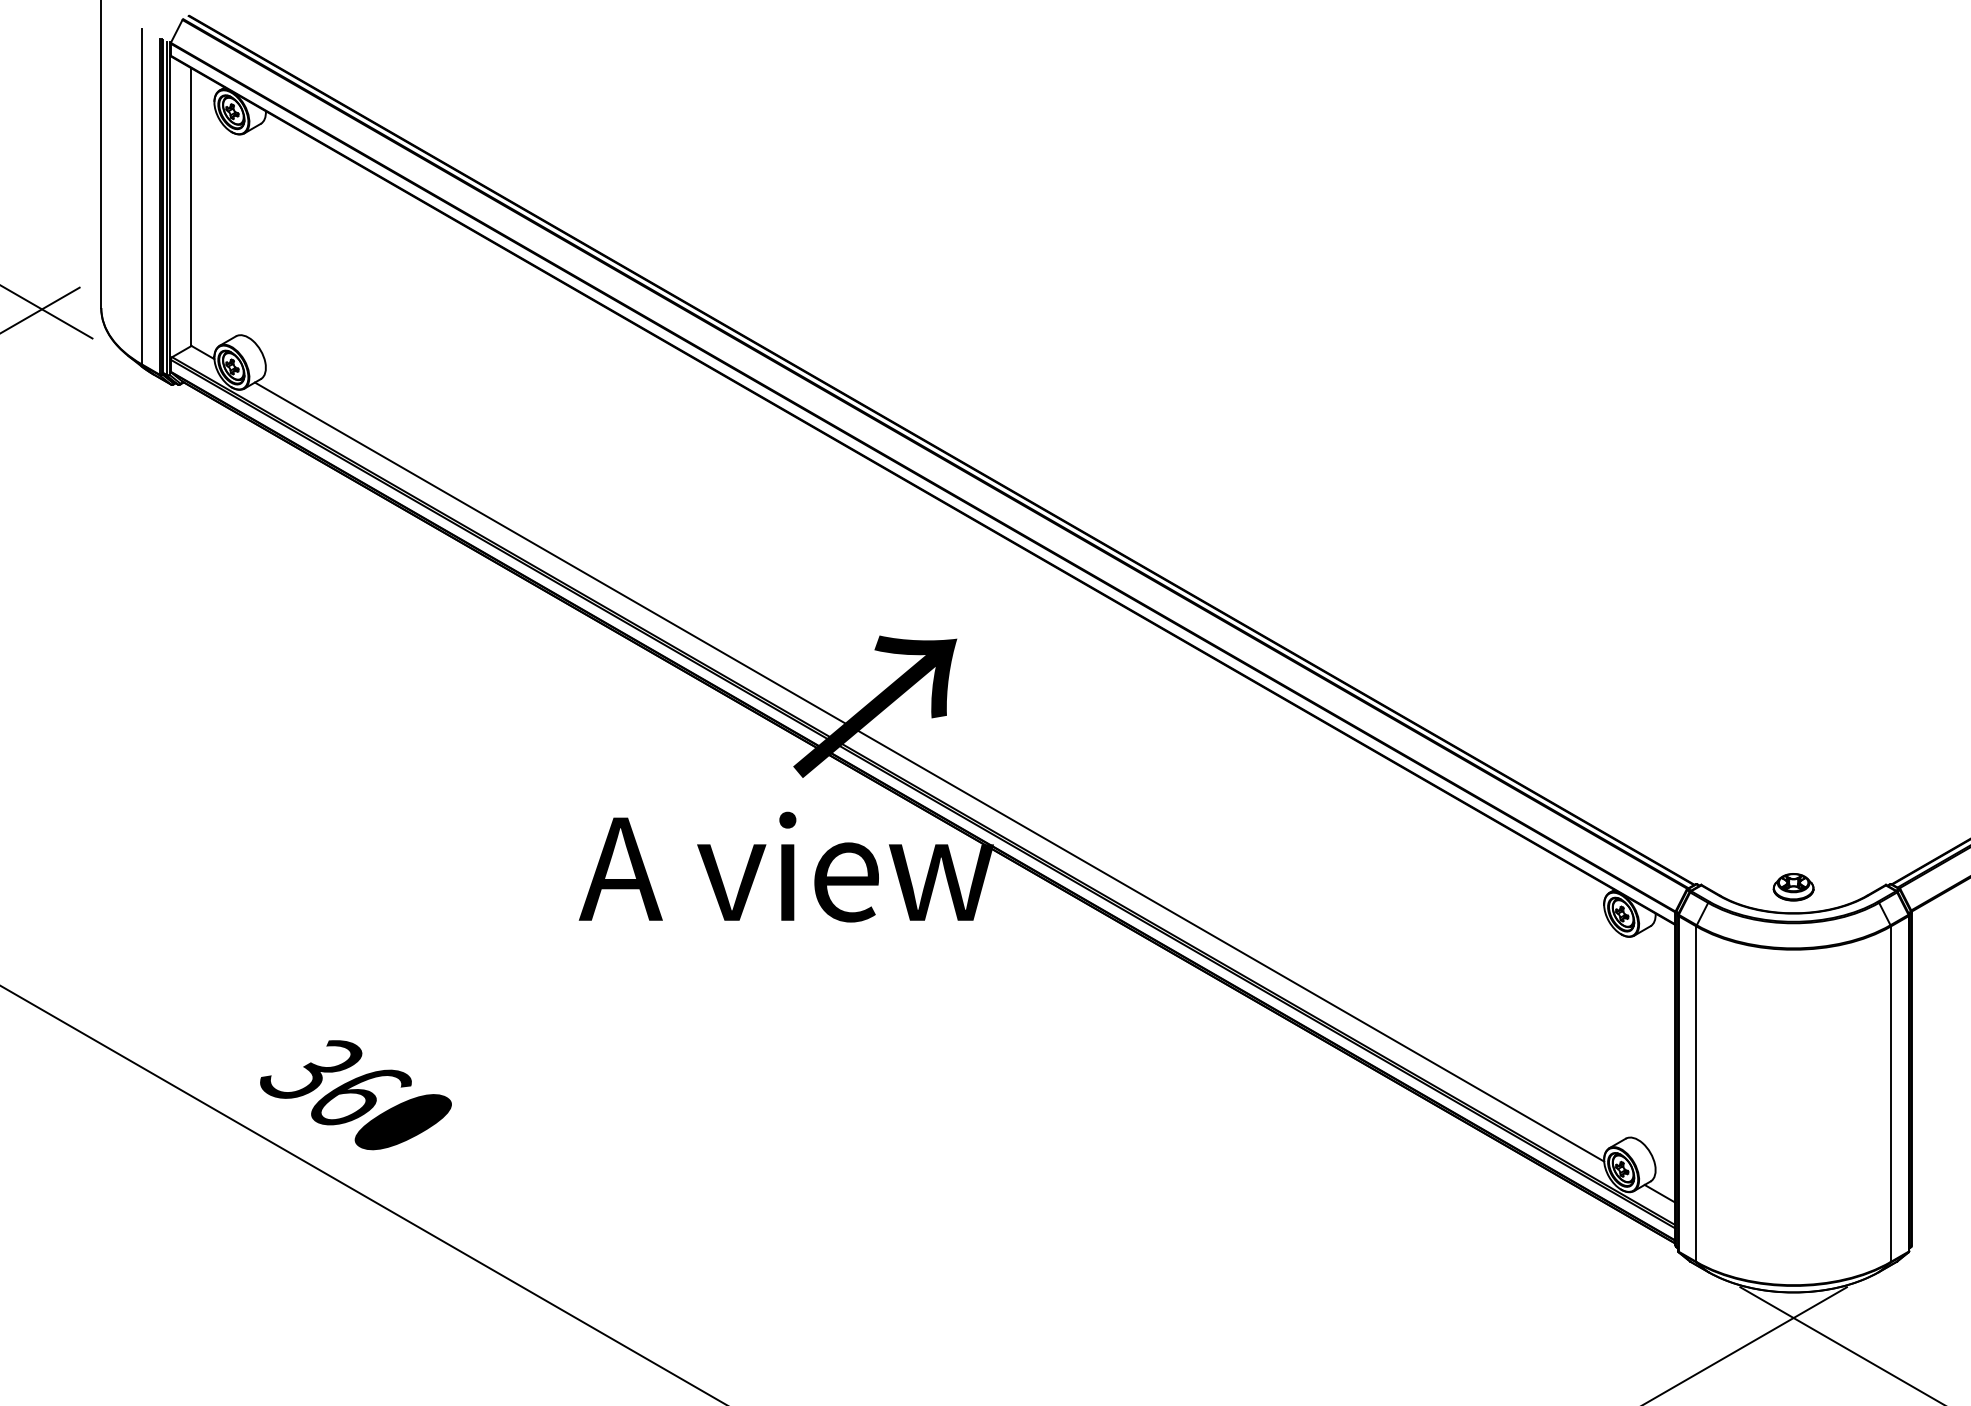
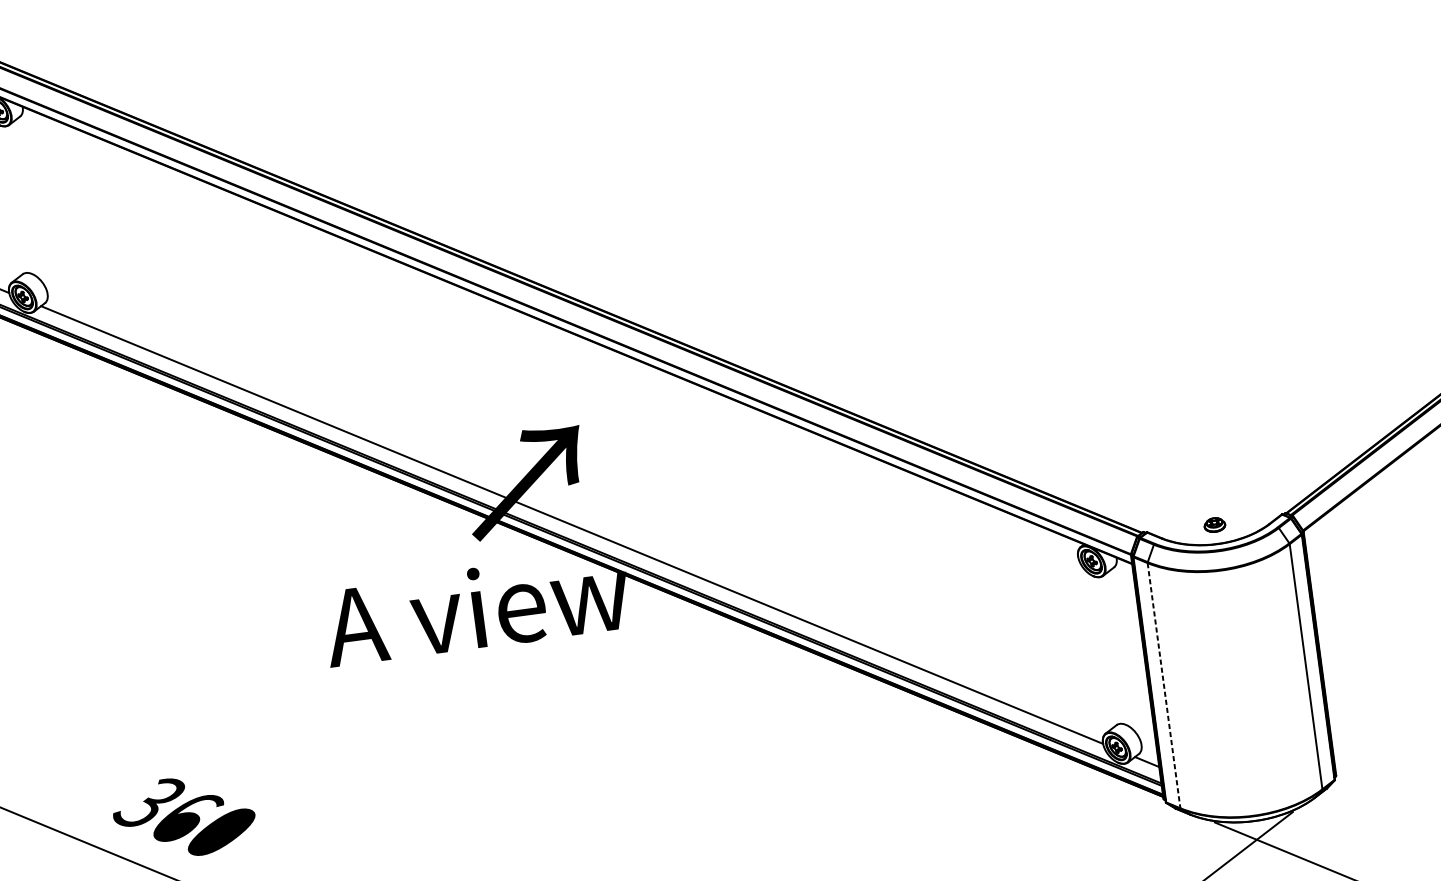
part: (1793, 887) -> (1214, 525), size x0.7
line: (1696, 1094) -> (1164, 685), solid -> dashed

